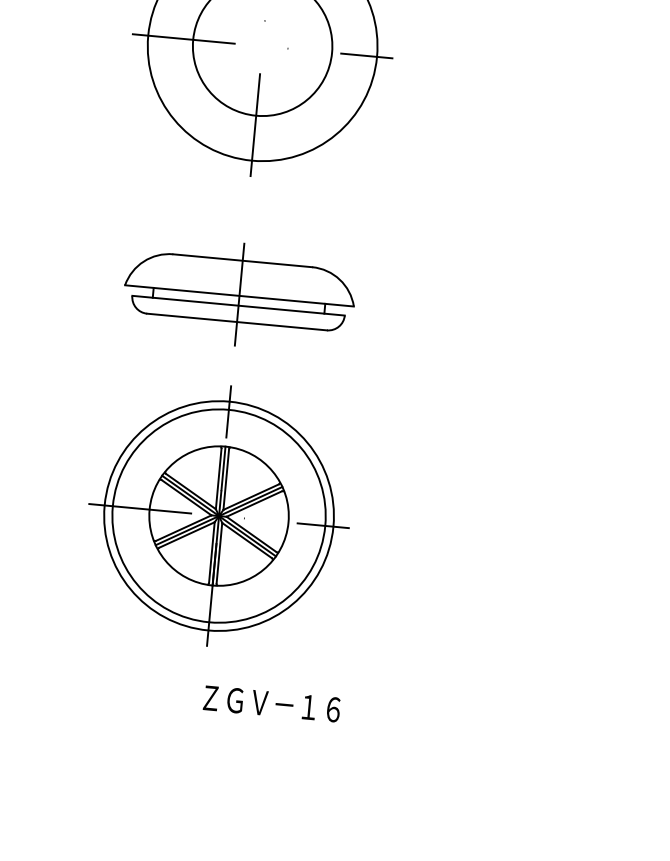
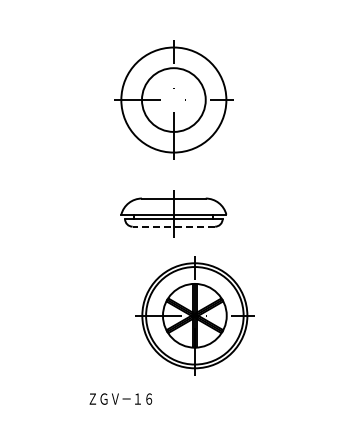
line: (236, 321) -> (173, 226), solid -> dashed
part: (218, 515) -> (194, 315), moved
text: (271, 702) -> (120, 398), moved

